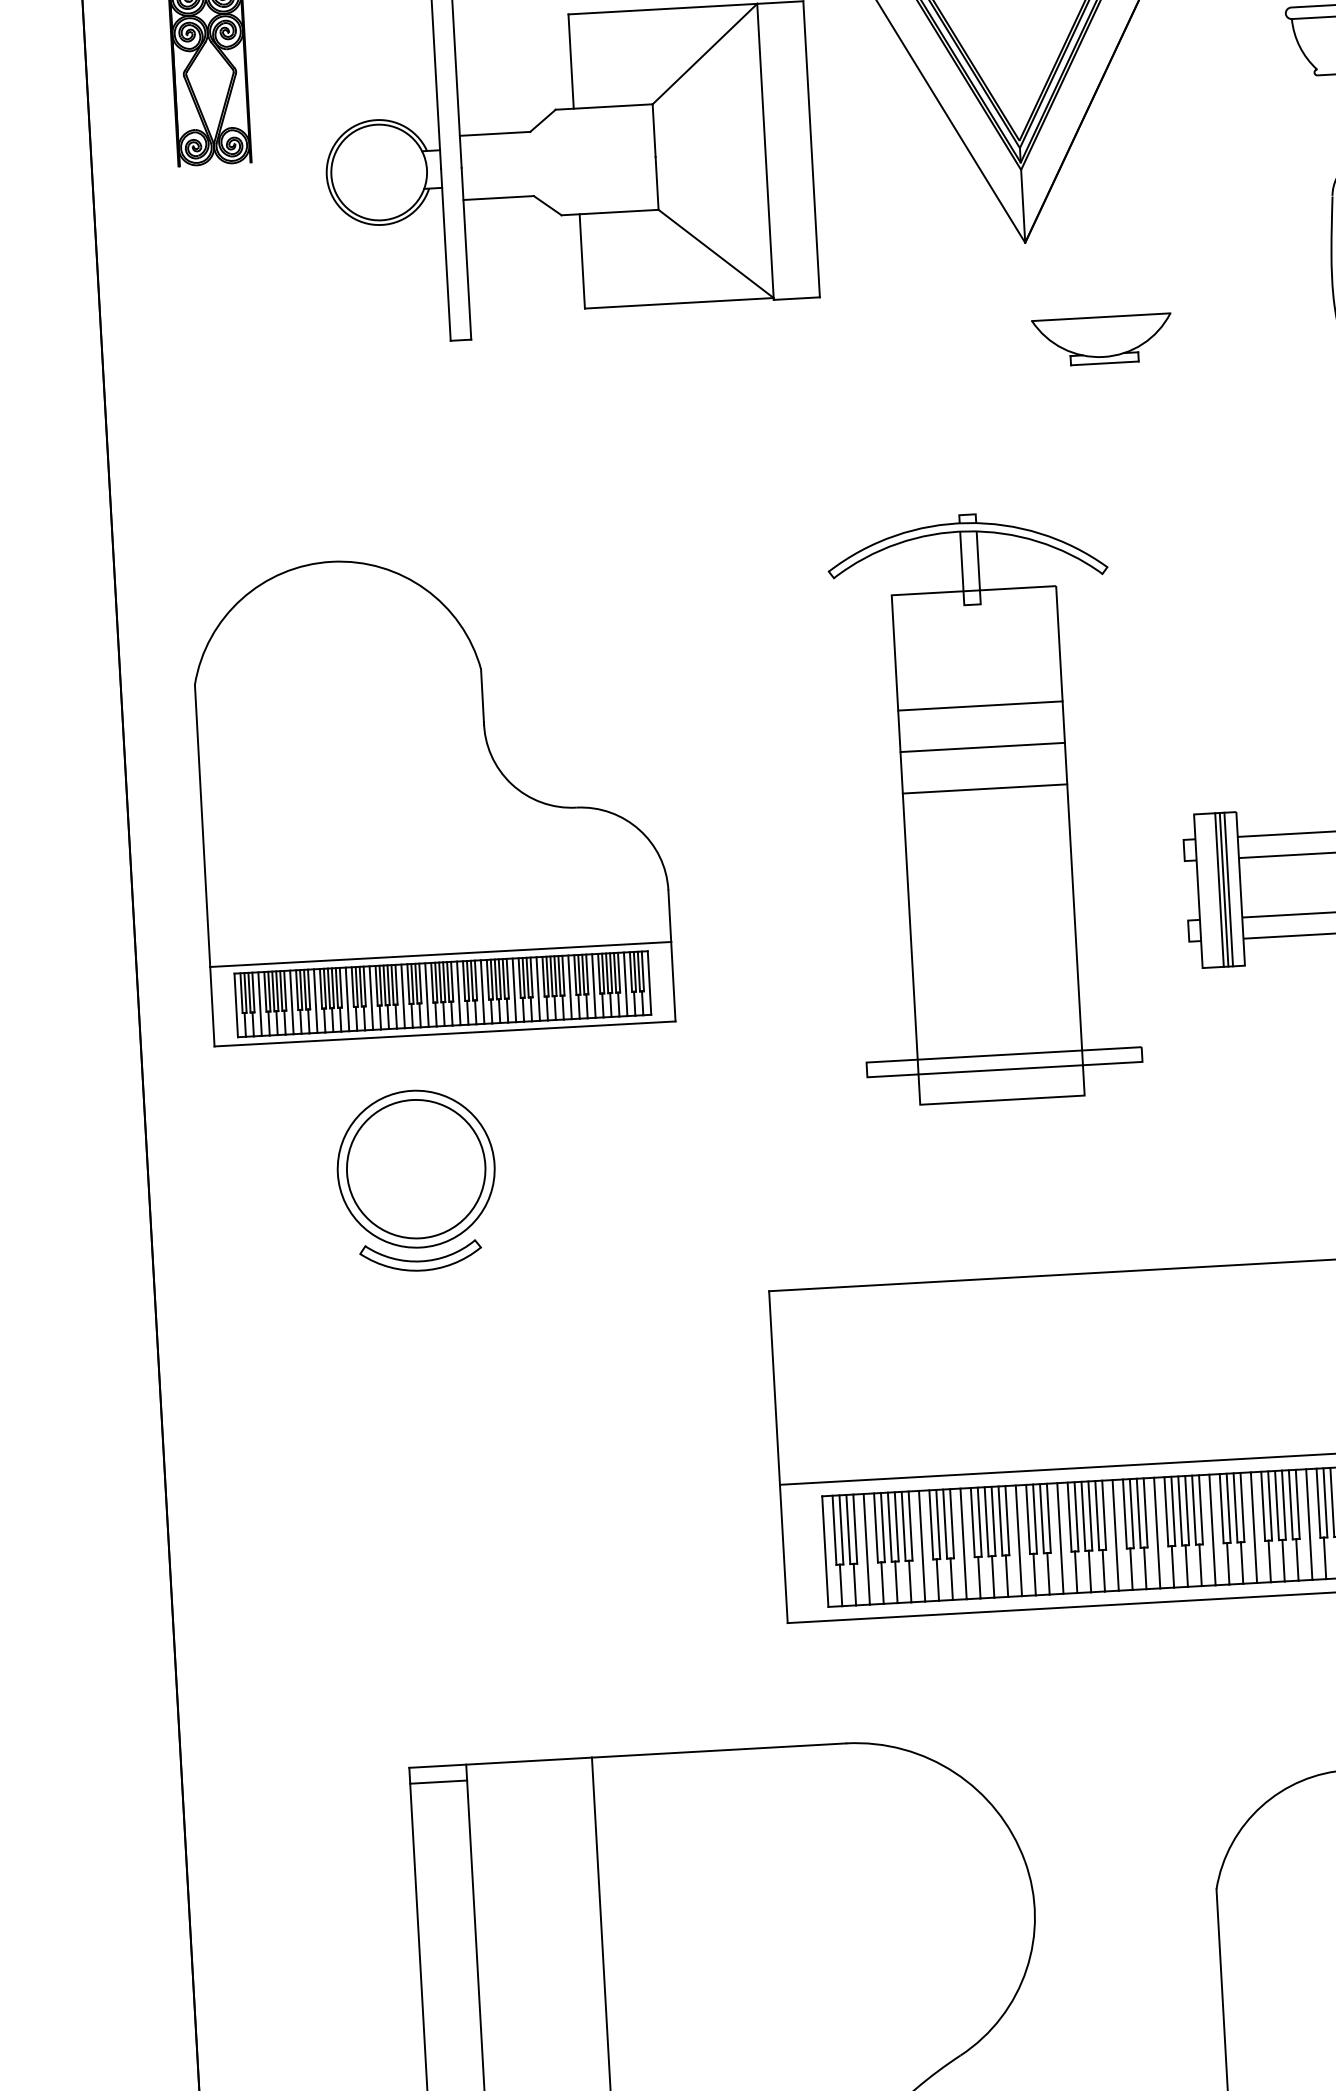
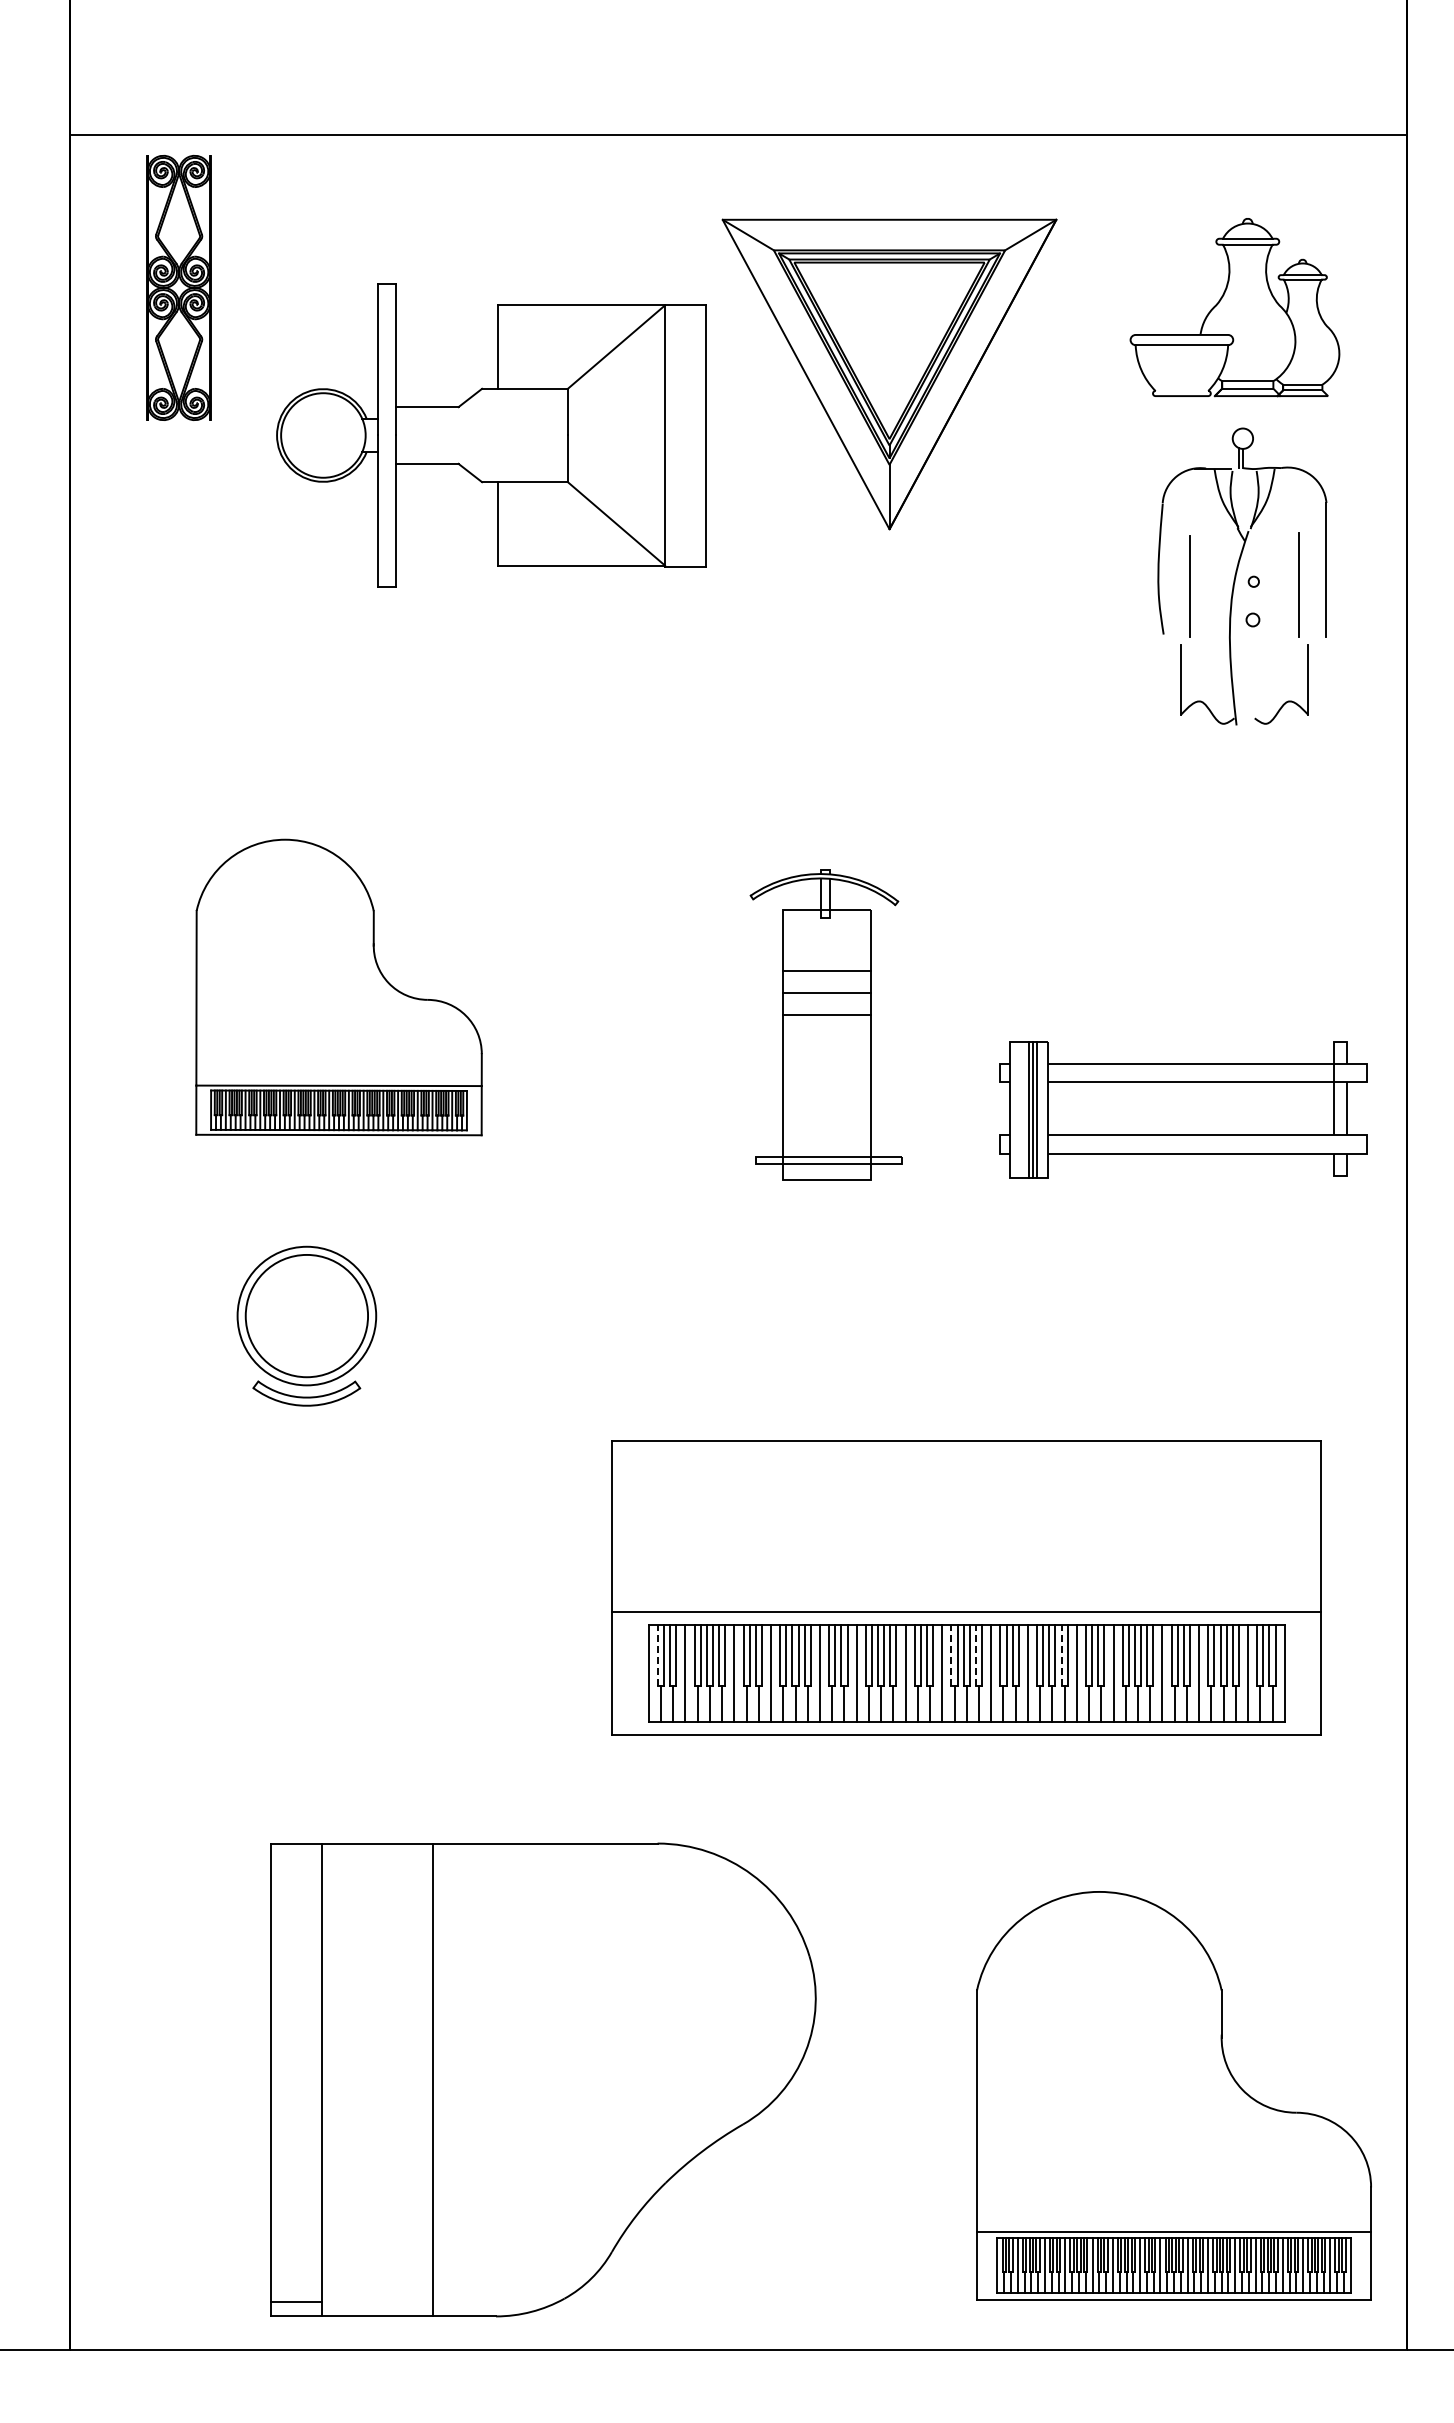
part: (1102, 340) -> (952, 619), removed
part: (431, 795) -> (338, 987), size x0.7
part: (985, 806) -> (826, 1024), size x0.6
line: (1290, 1505) -> (1061, 1655), solid -> dashed
line: (1193, 1510) -> (975, 1655), solid -> dashed
line: (1166, 1512) -> (951, 1655), solid -> dashed
line: (834, 1530) -> (657, 1655), solid -> dashed
line: (438, 1781) -> (296, 1857), removed

